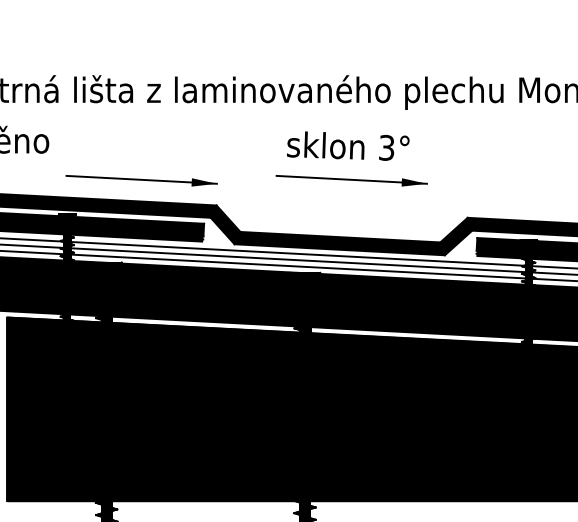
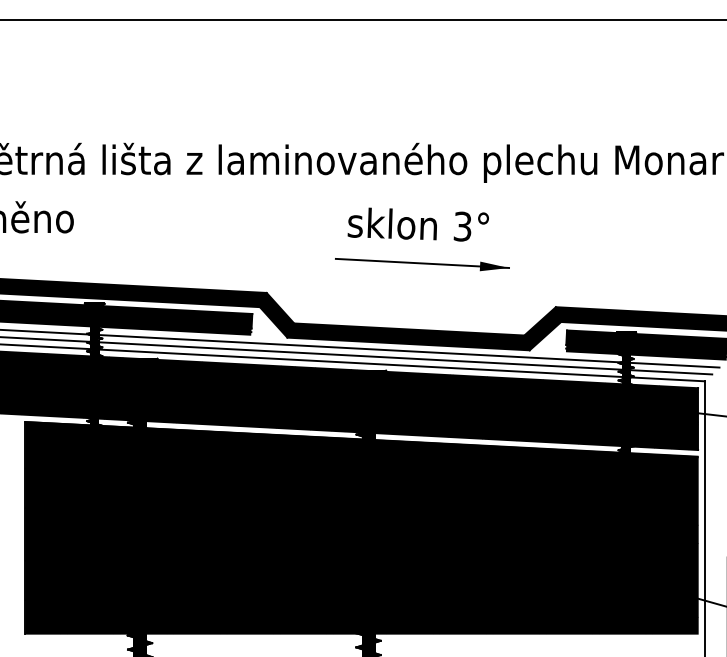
part: (141, 180) -> (180, 264), removed

